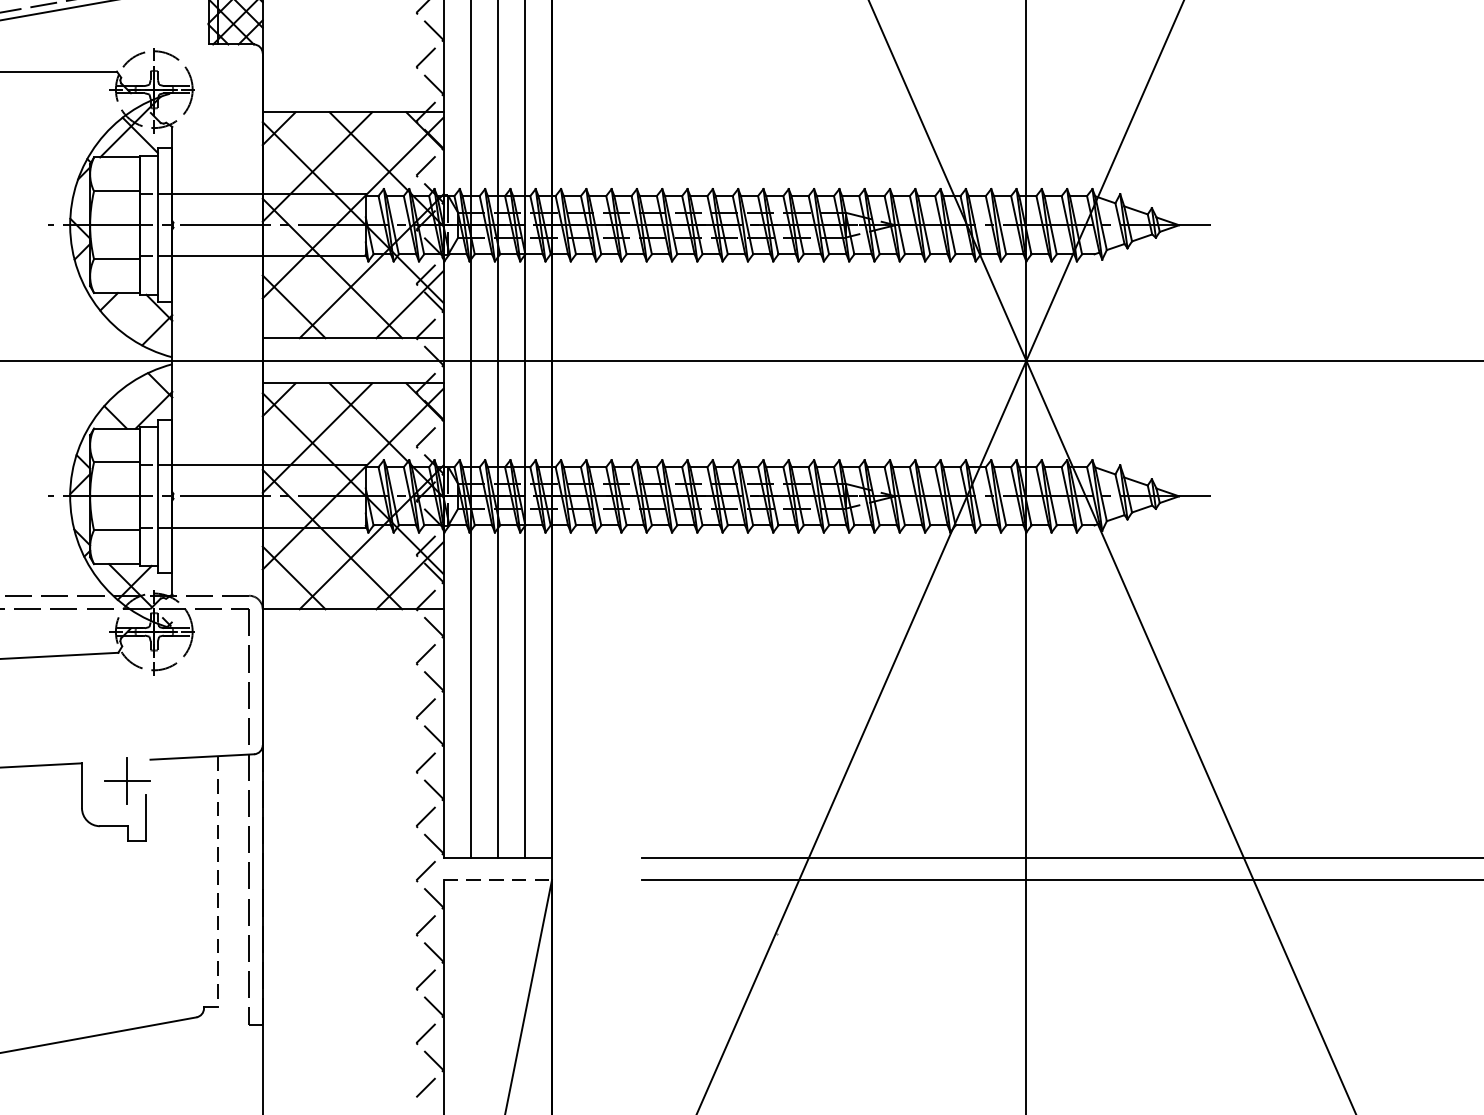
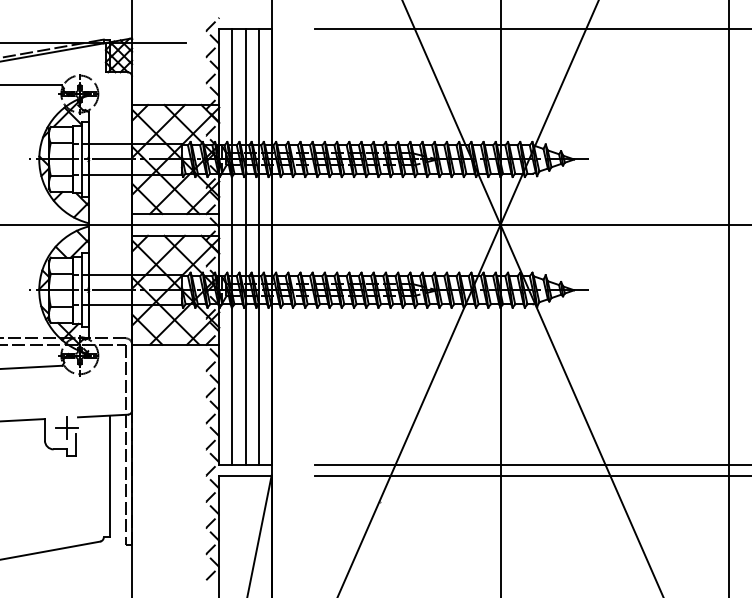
line: (499, 880) -> (246, 475), dashed -> solid
line: (217, 882) -> (110, 476), dashed -> solid

